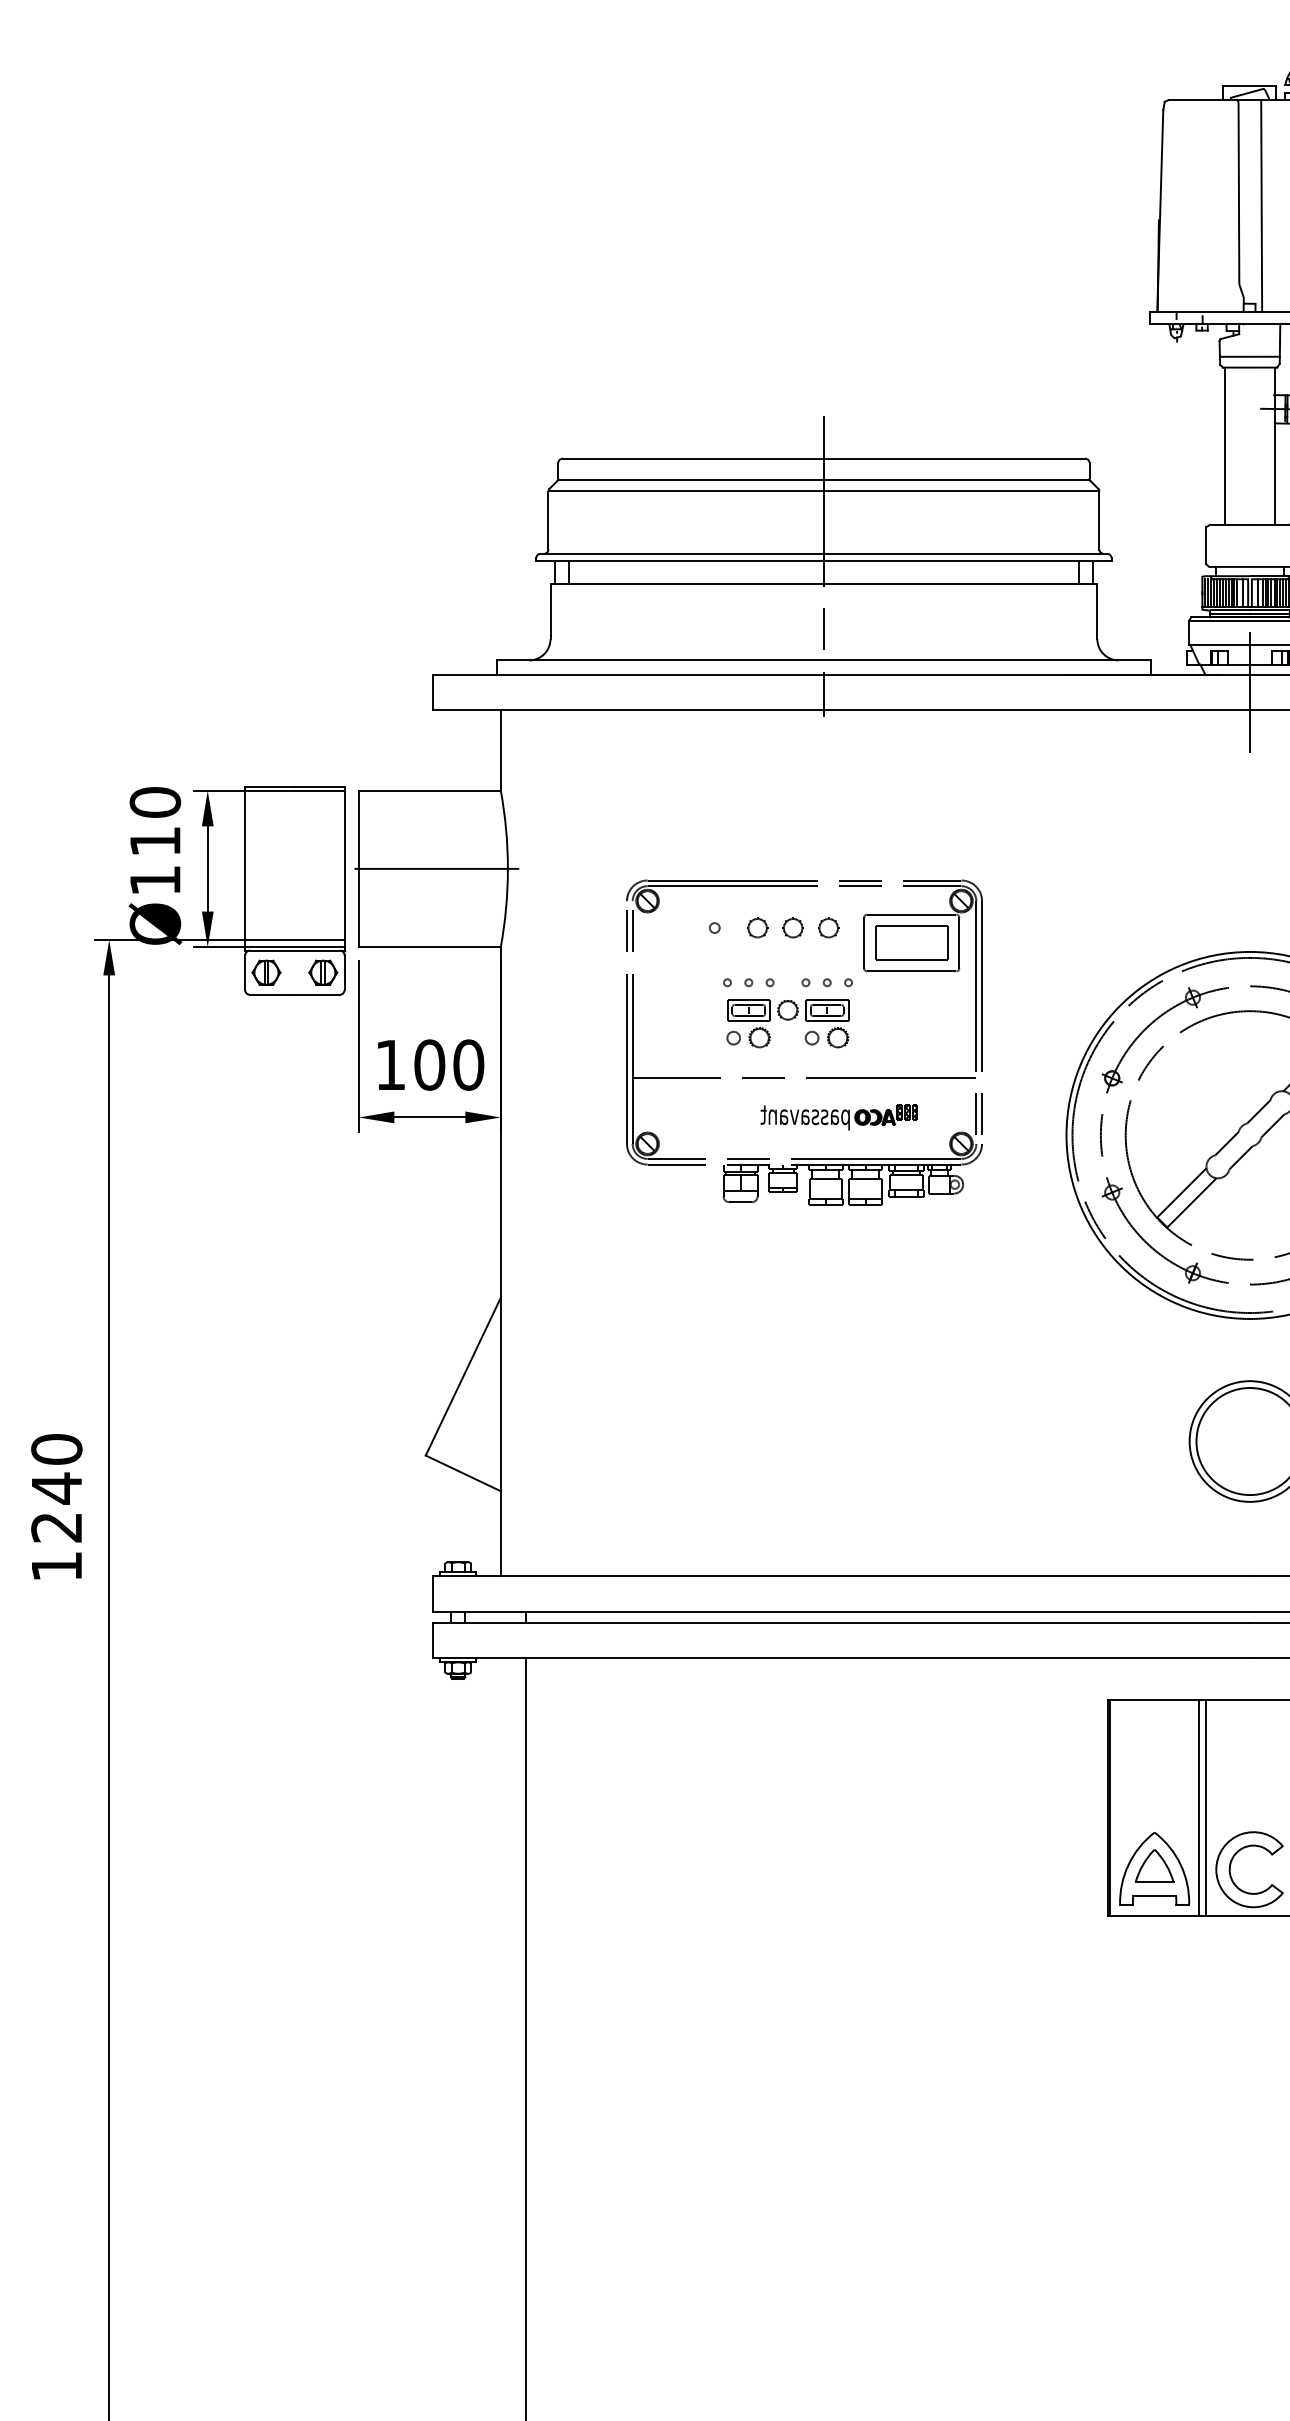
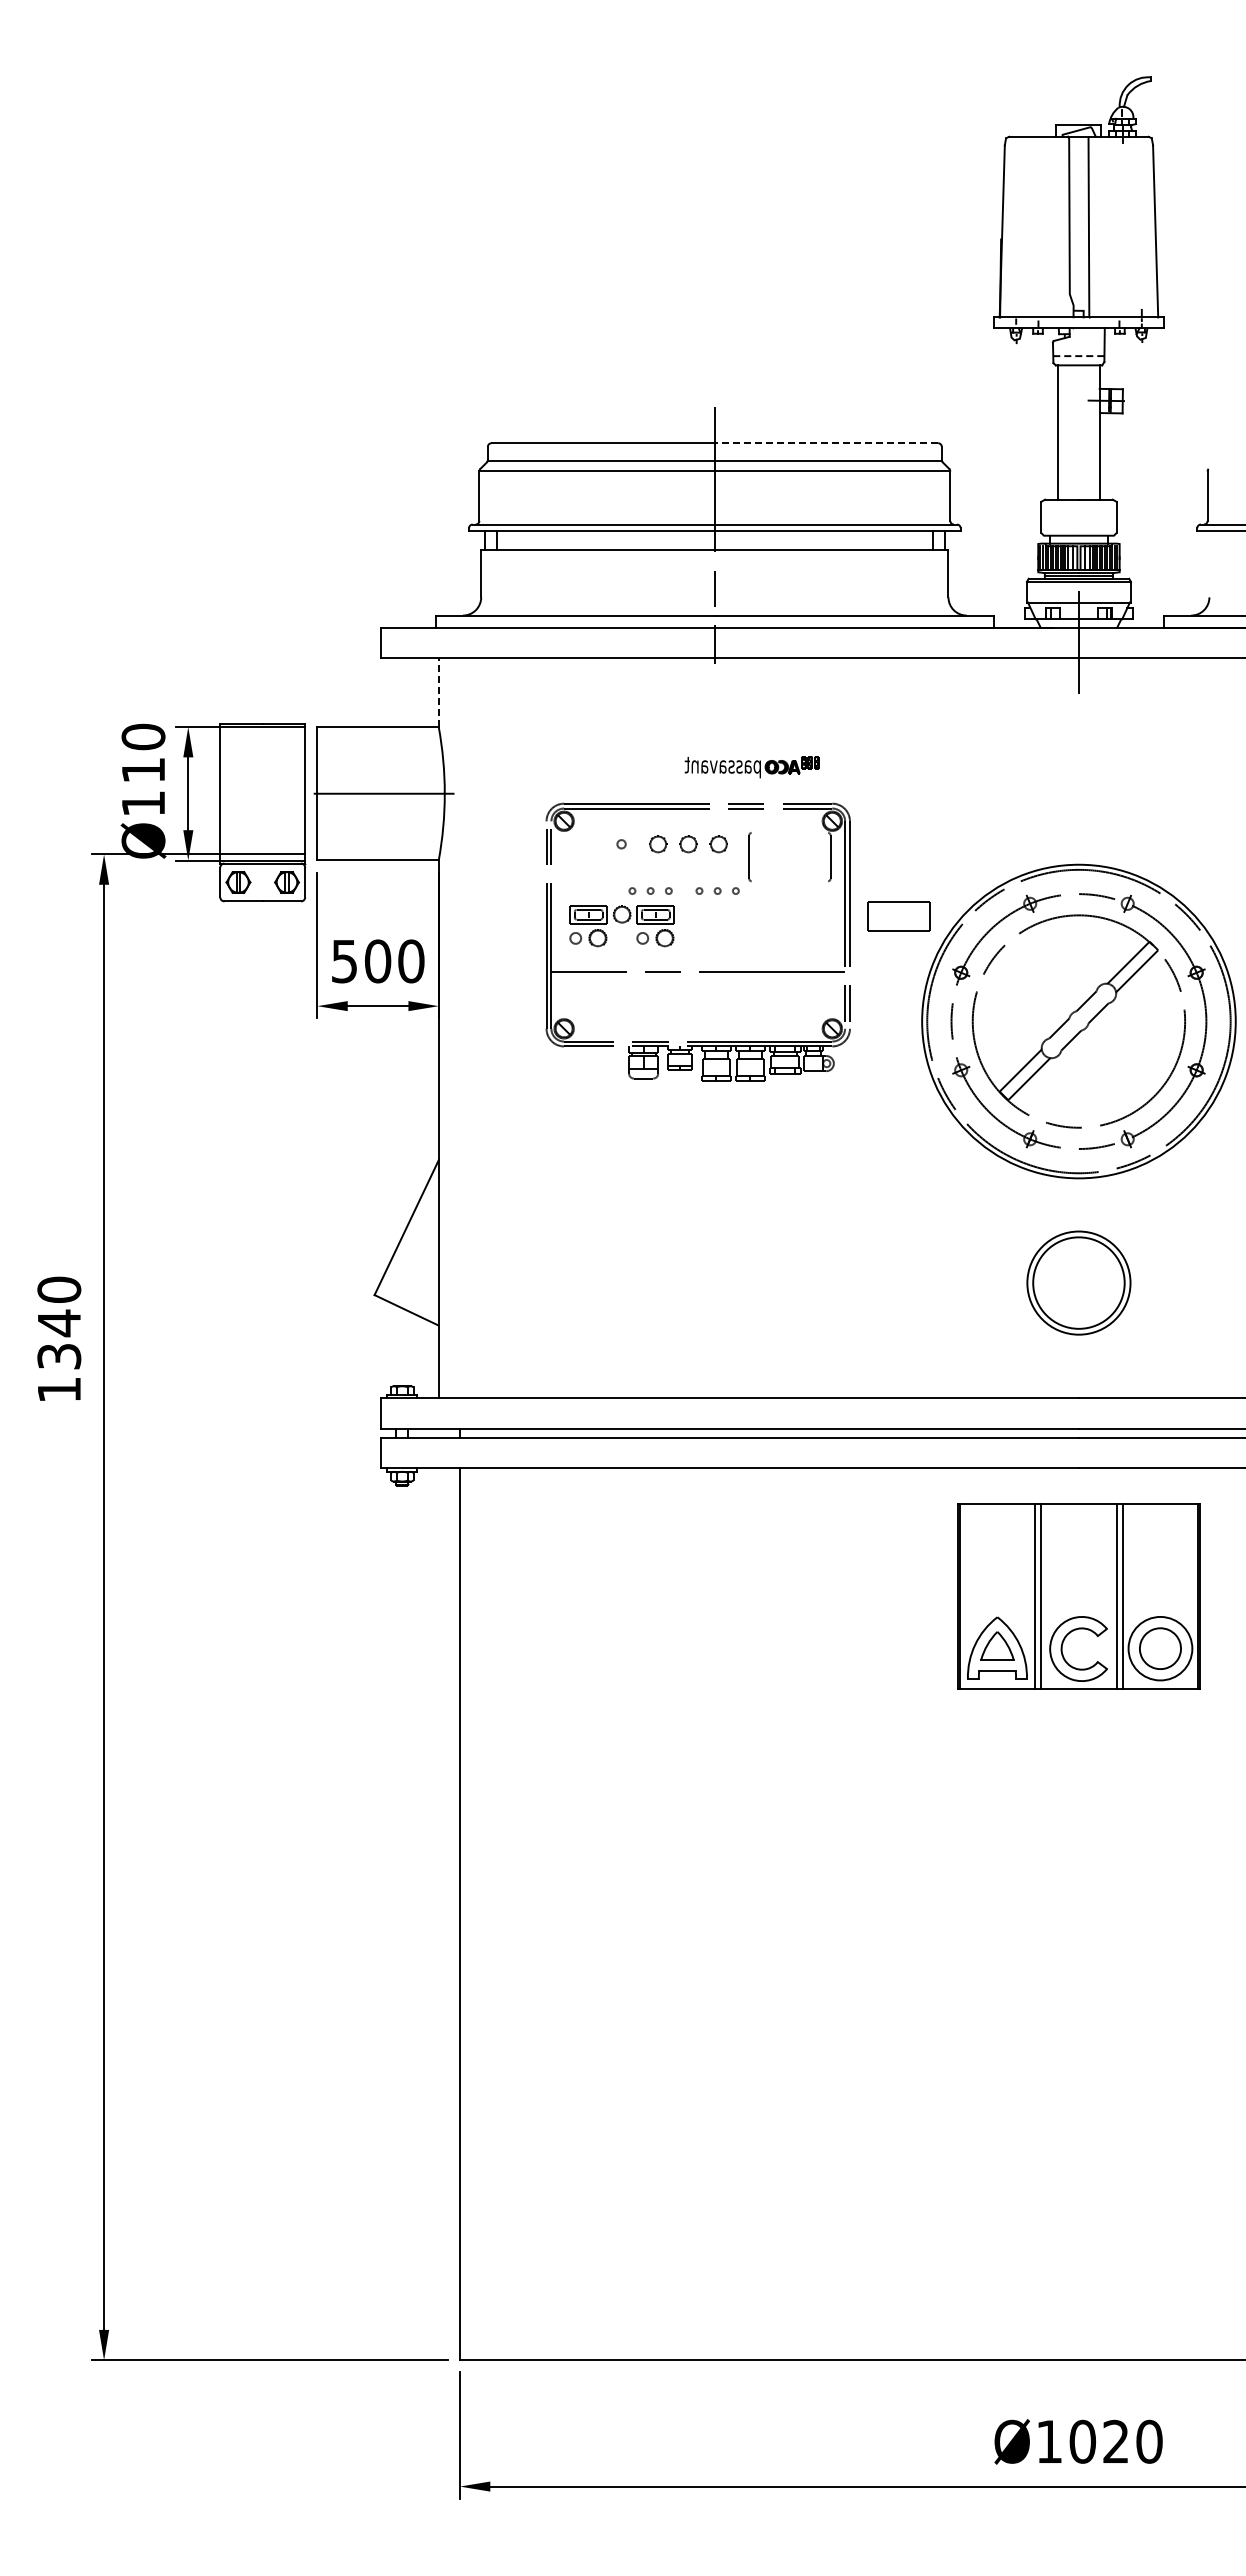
line: (1249, 357) -> (1078, 356), solid -> dashed
line: (954, 459) -> (826, 443), solid -> dashed
line: (500, 750) -> (438, 692), solid -> dashed
line: (911, 914) -> (789, 832), removed
part: (911, 943) -> (898, 916), moved
line: (911, 971) -> (789, 881), removed
part: (787, 1024) -> (621, 926), moved
text: (390, 1065) -> (344, 961), 100 -> 500
part: (838, 1117) -> (751, 767), moved
text: (57, 1527) -> (59, 1356), 1240 -> 1340

